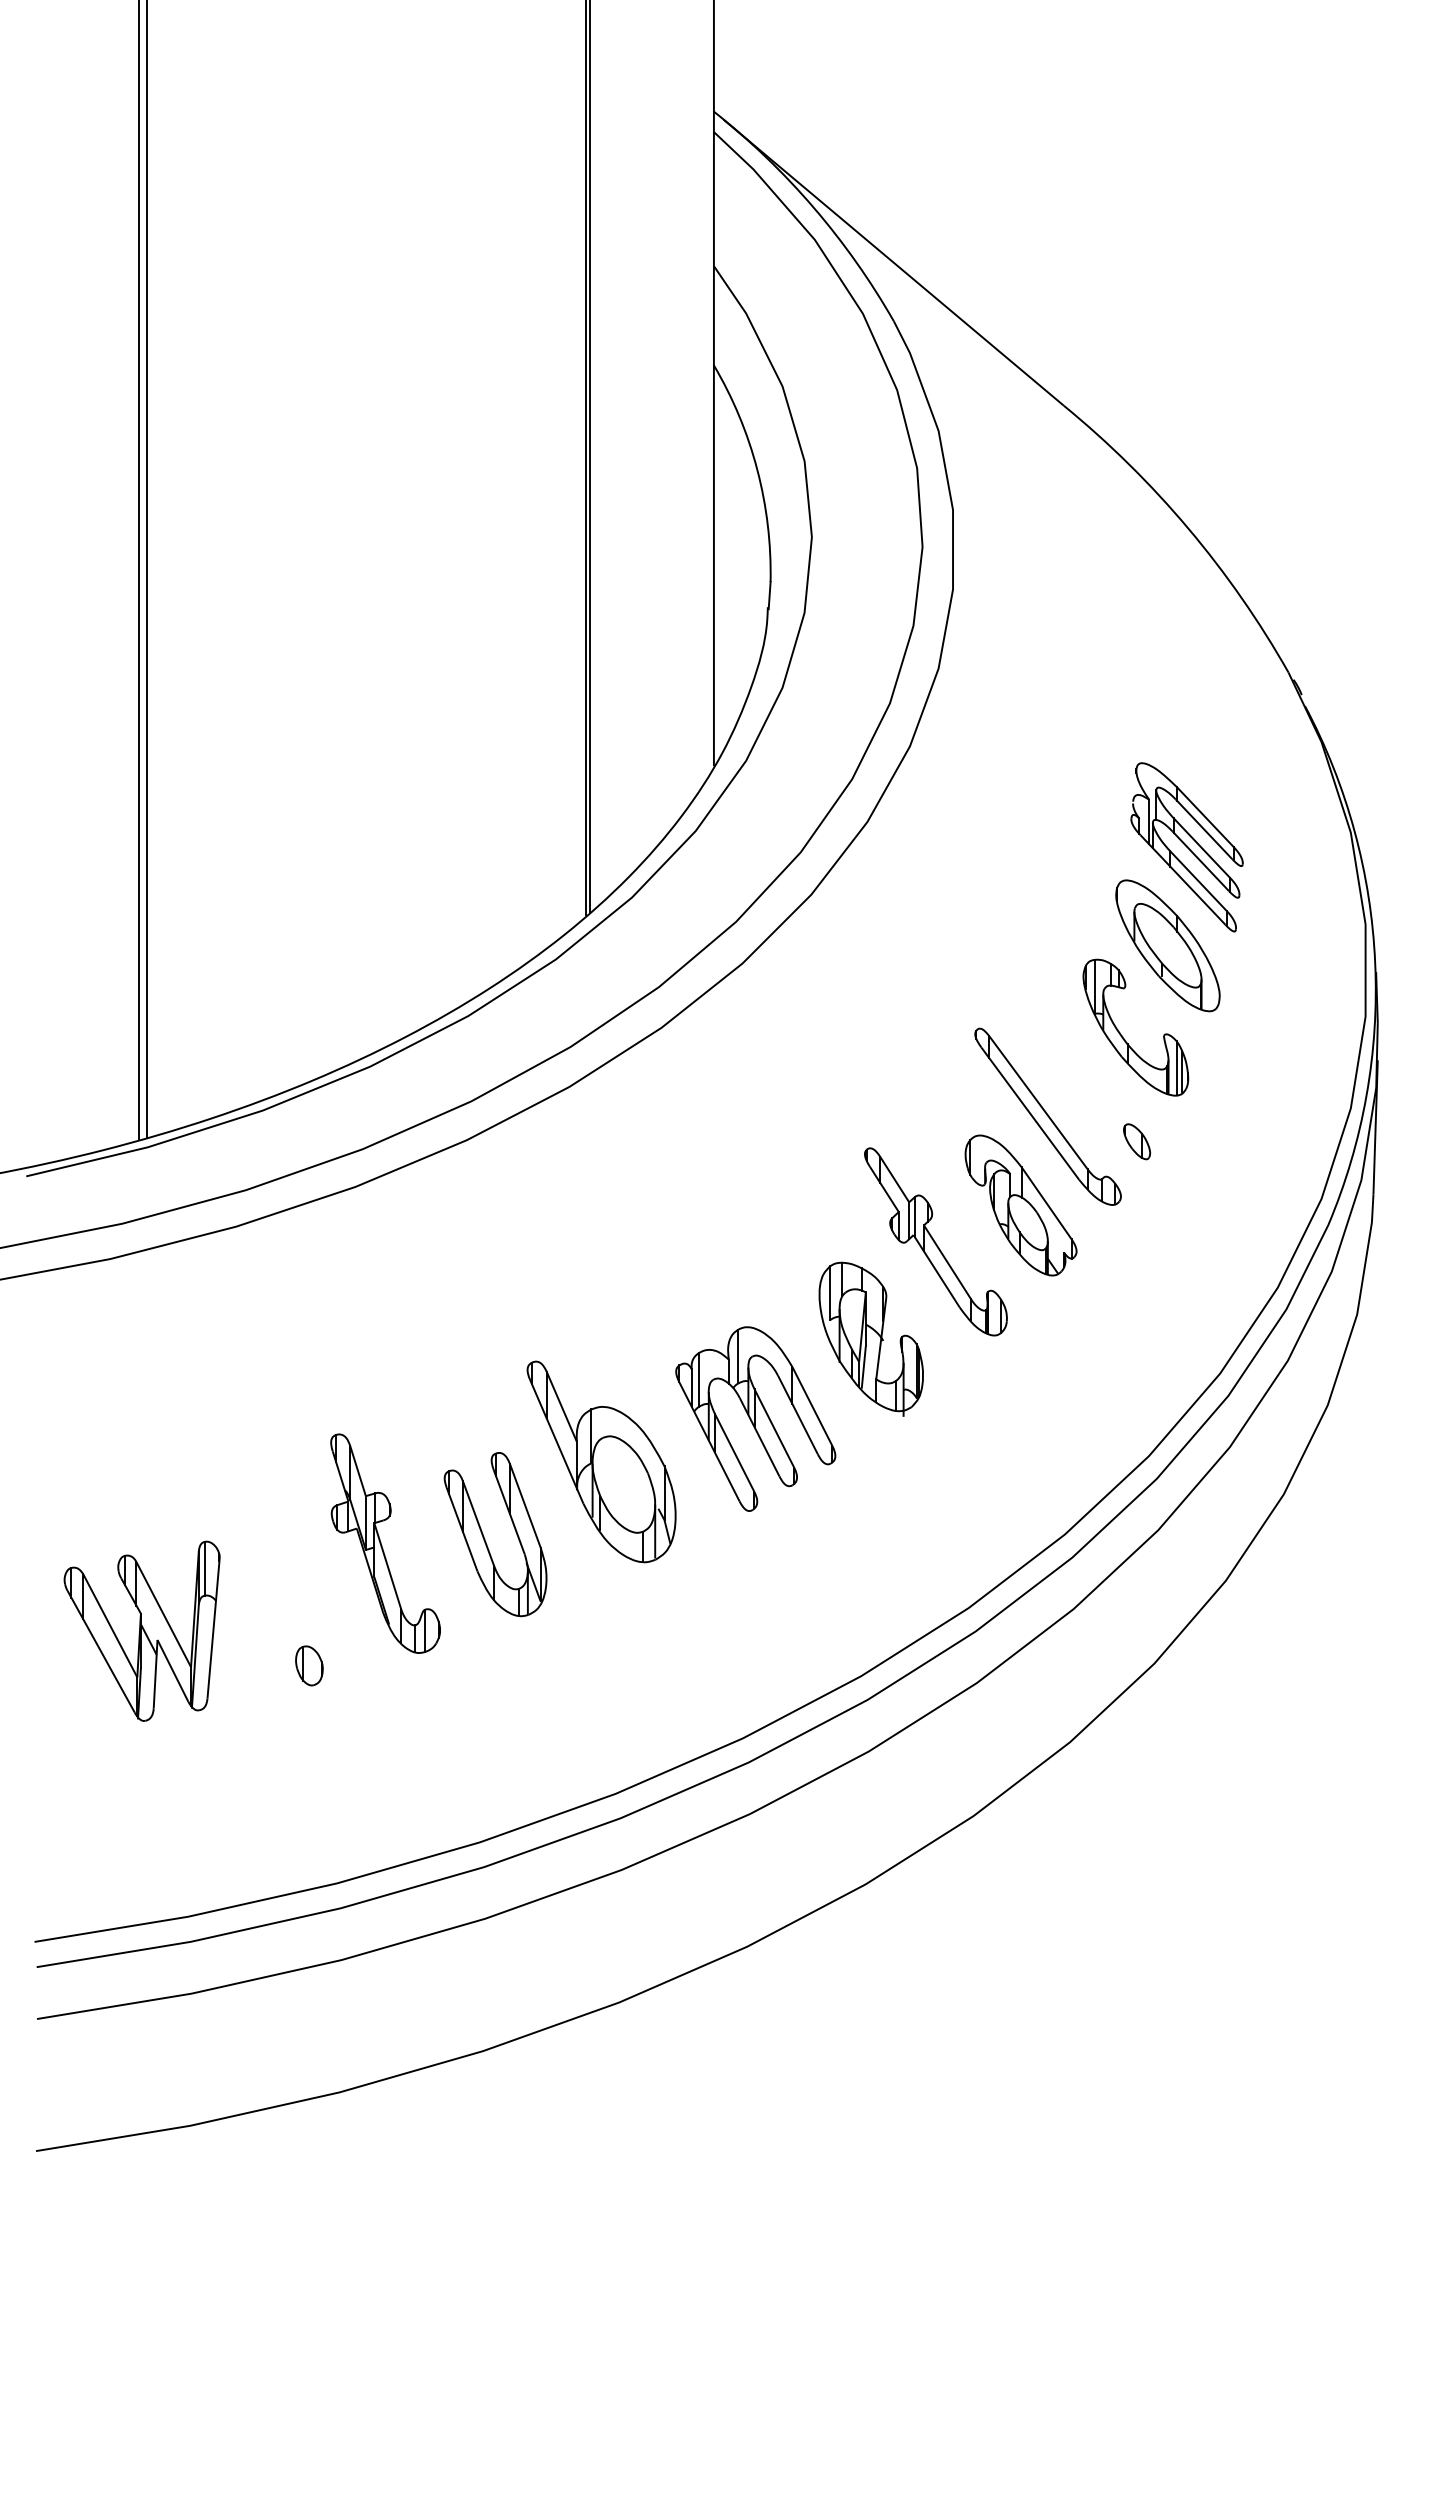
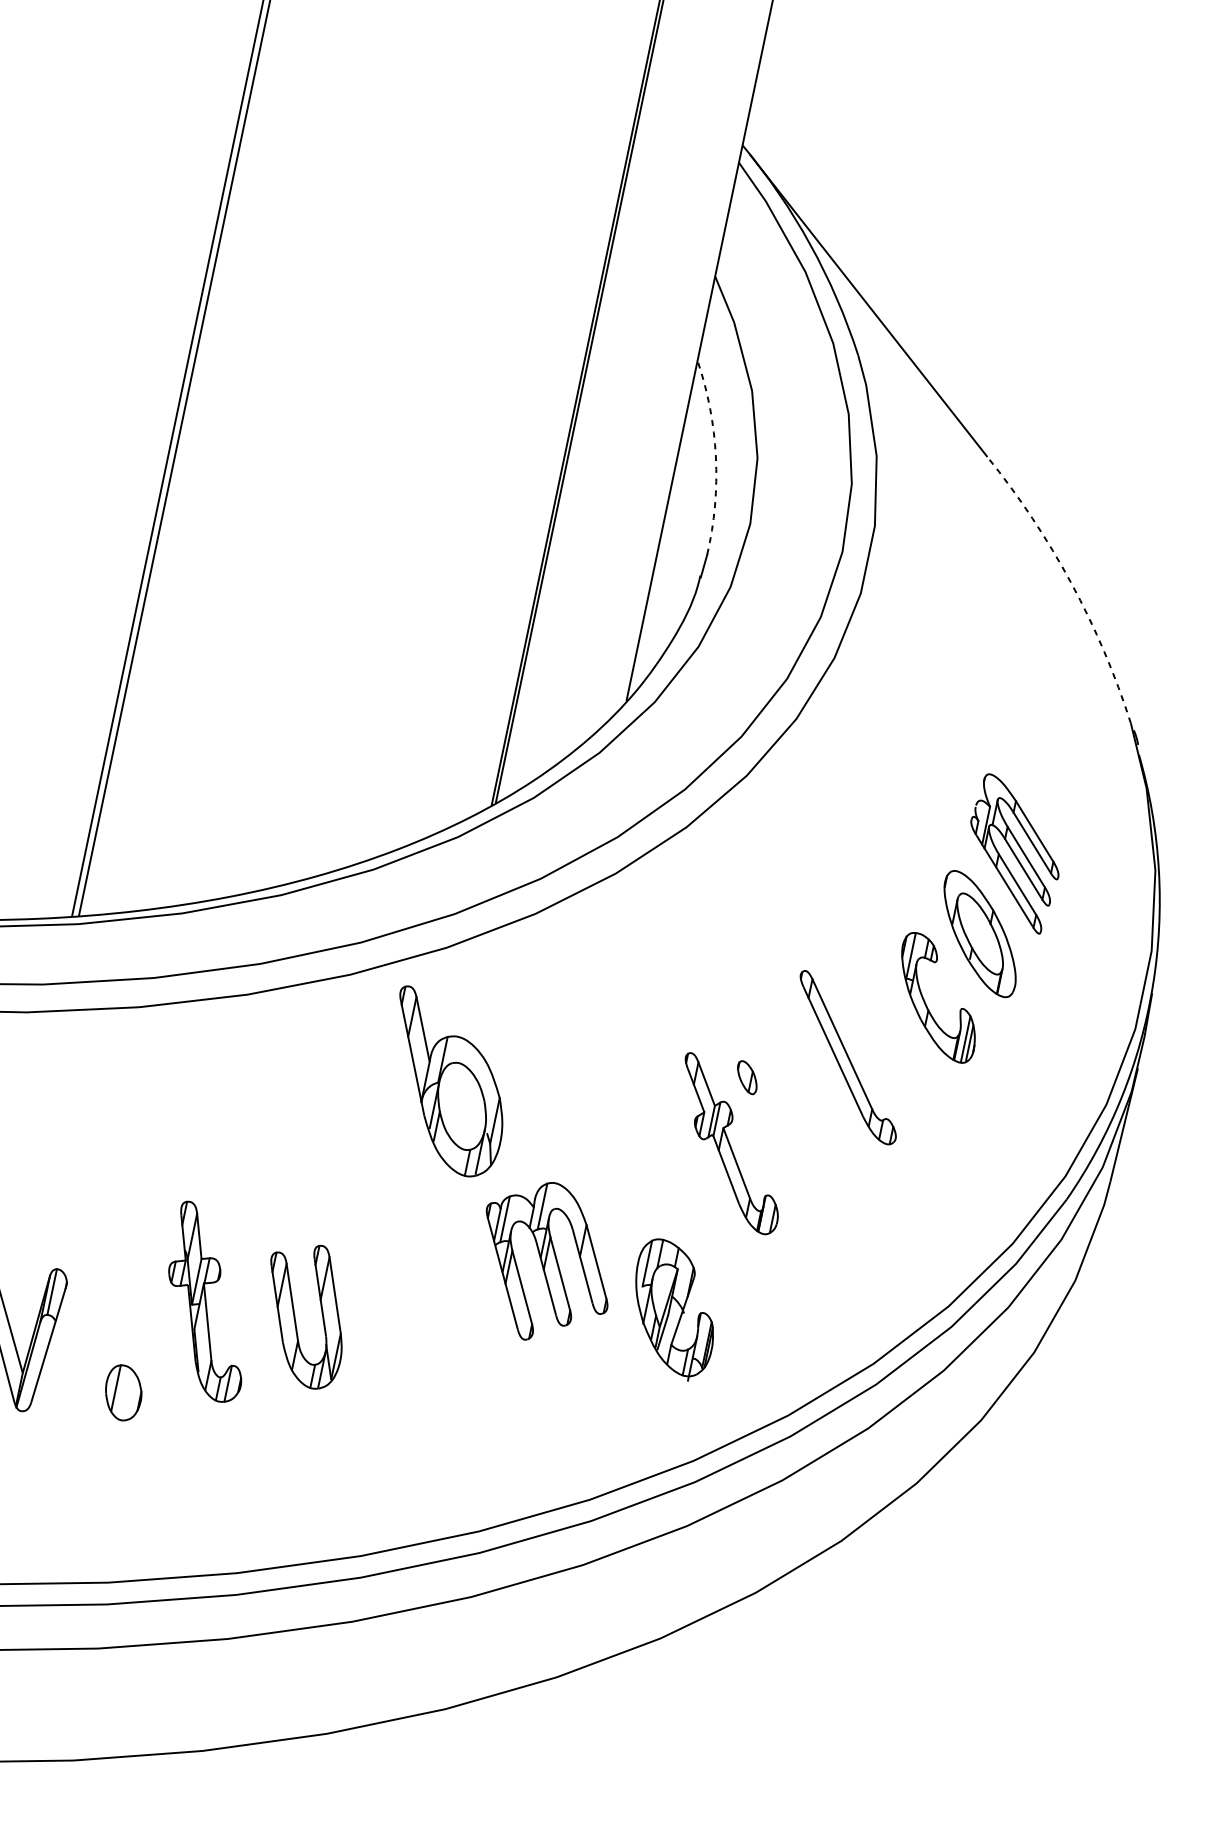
arc: (757, 469) -> (716, 456), solid -> dashed
arc: (1188, 528) -> (1071, 583), solid -> dashed
part: (1137, 1141) -> (747, 1077), moved
part: (1020, 1205) -> (808, 1128), removed
part: (870, 1338) -> (673, 1309), moved
part: (601, 1461) -> (447, 1082), moved
part: (309, 1665) -> (123, 1392), size x1.6

